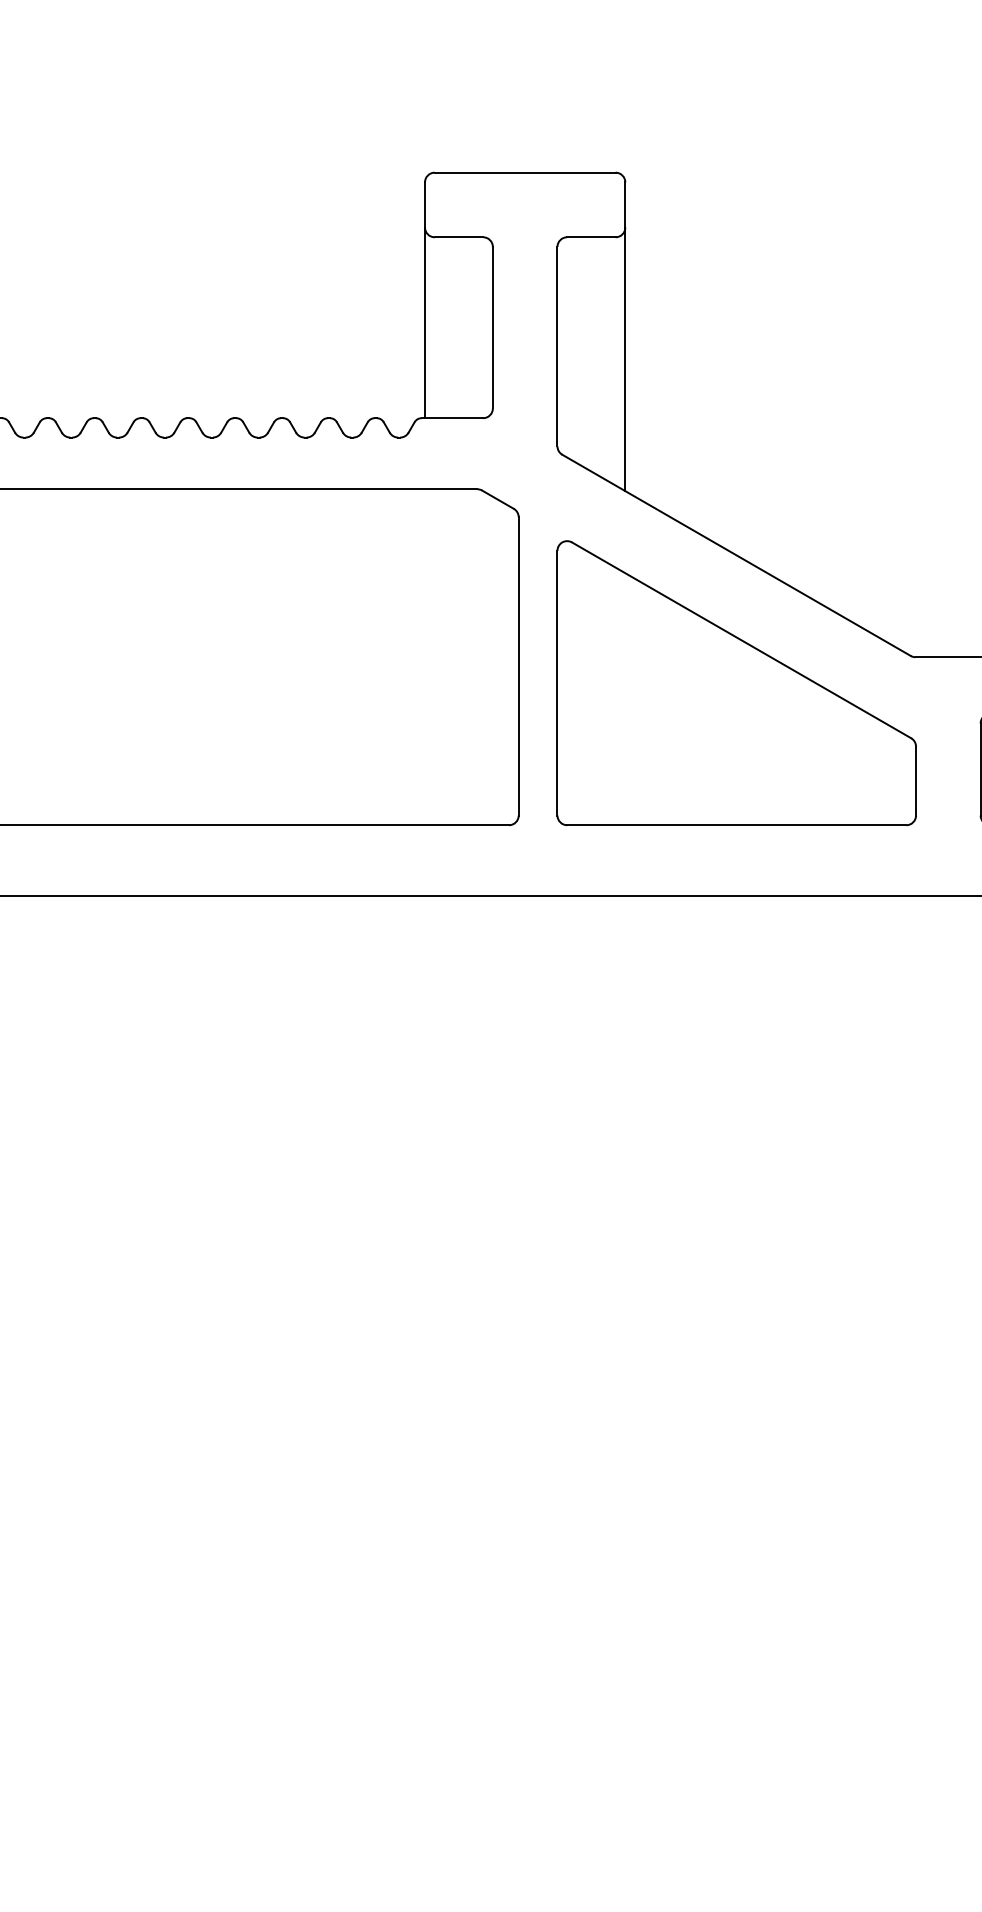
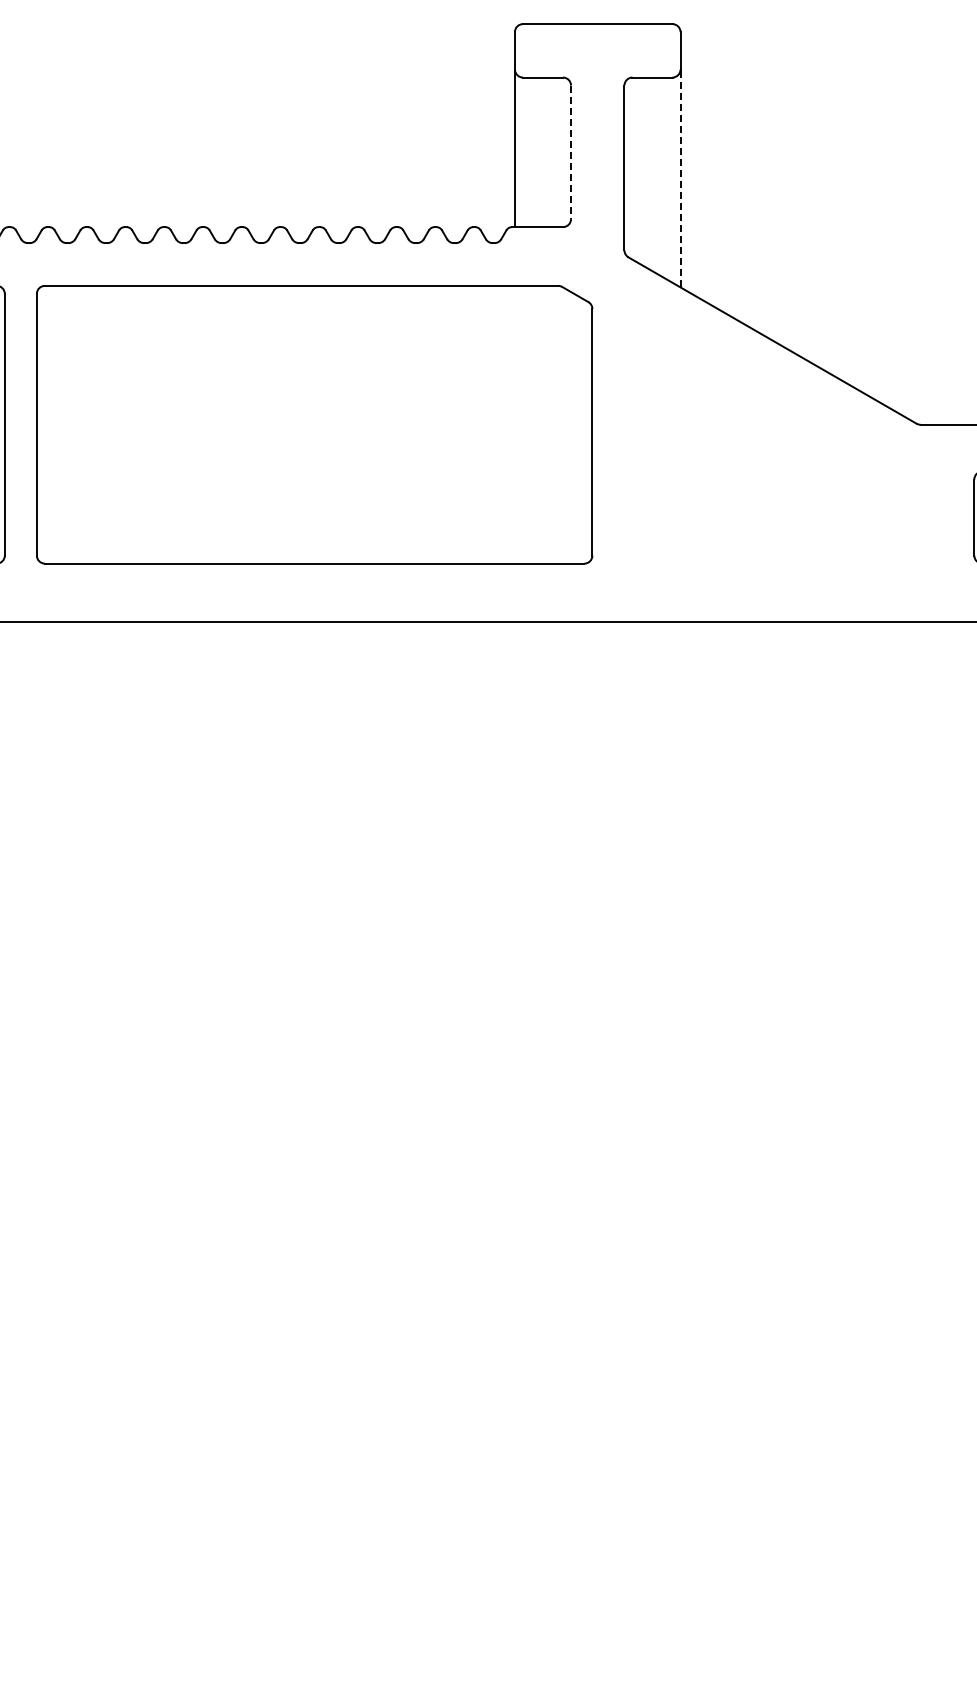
line: (493, 327) -> (571, 152), solid -> dashed
line: (625, 359) -> (680, 178), solid -> dashed
part: (736, 682) -> (772, 445), removed

